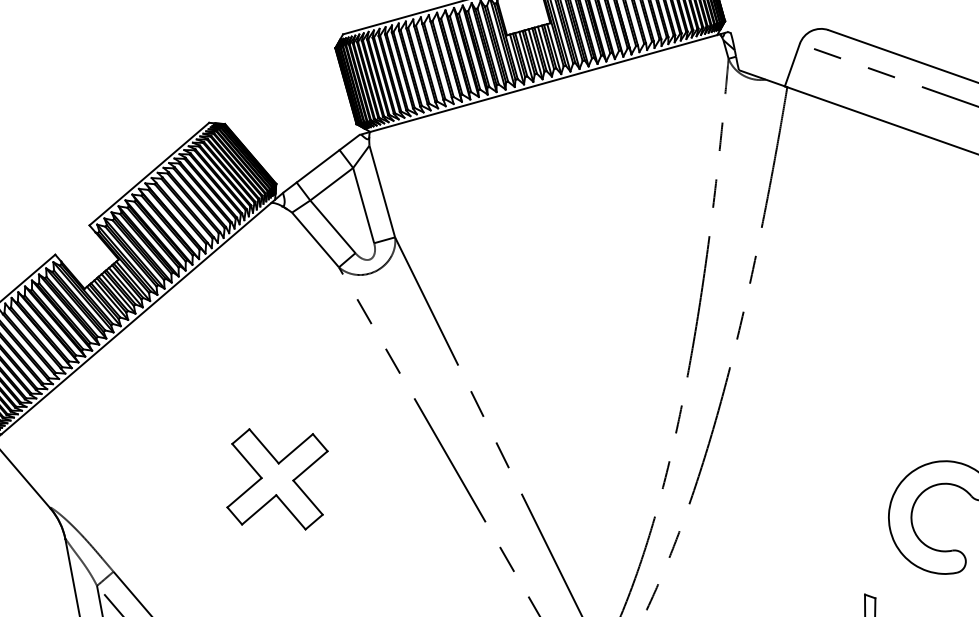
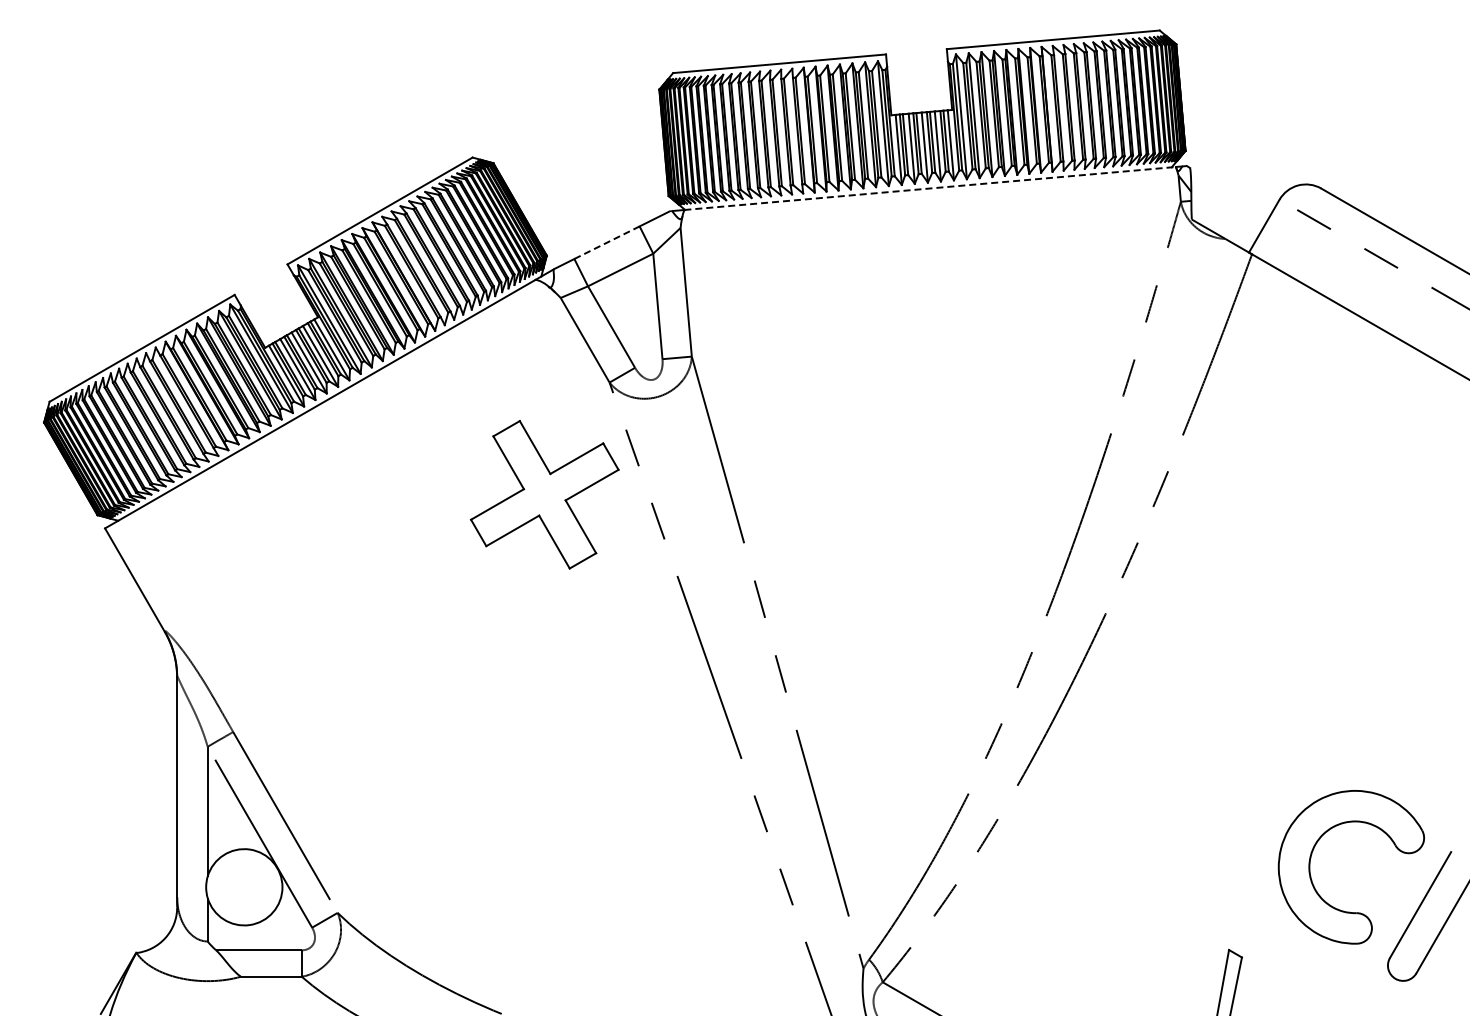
line: (545, 83) -> (930, 188), solid -> dashed
line: (318, 166) -> (607, 242), solid -> dashed
part: (277, 479) -> (544, 494), moved

